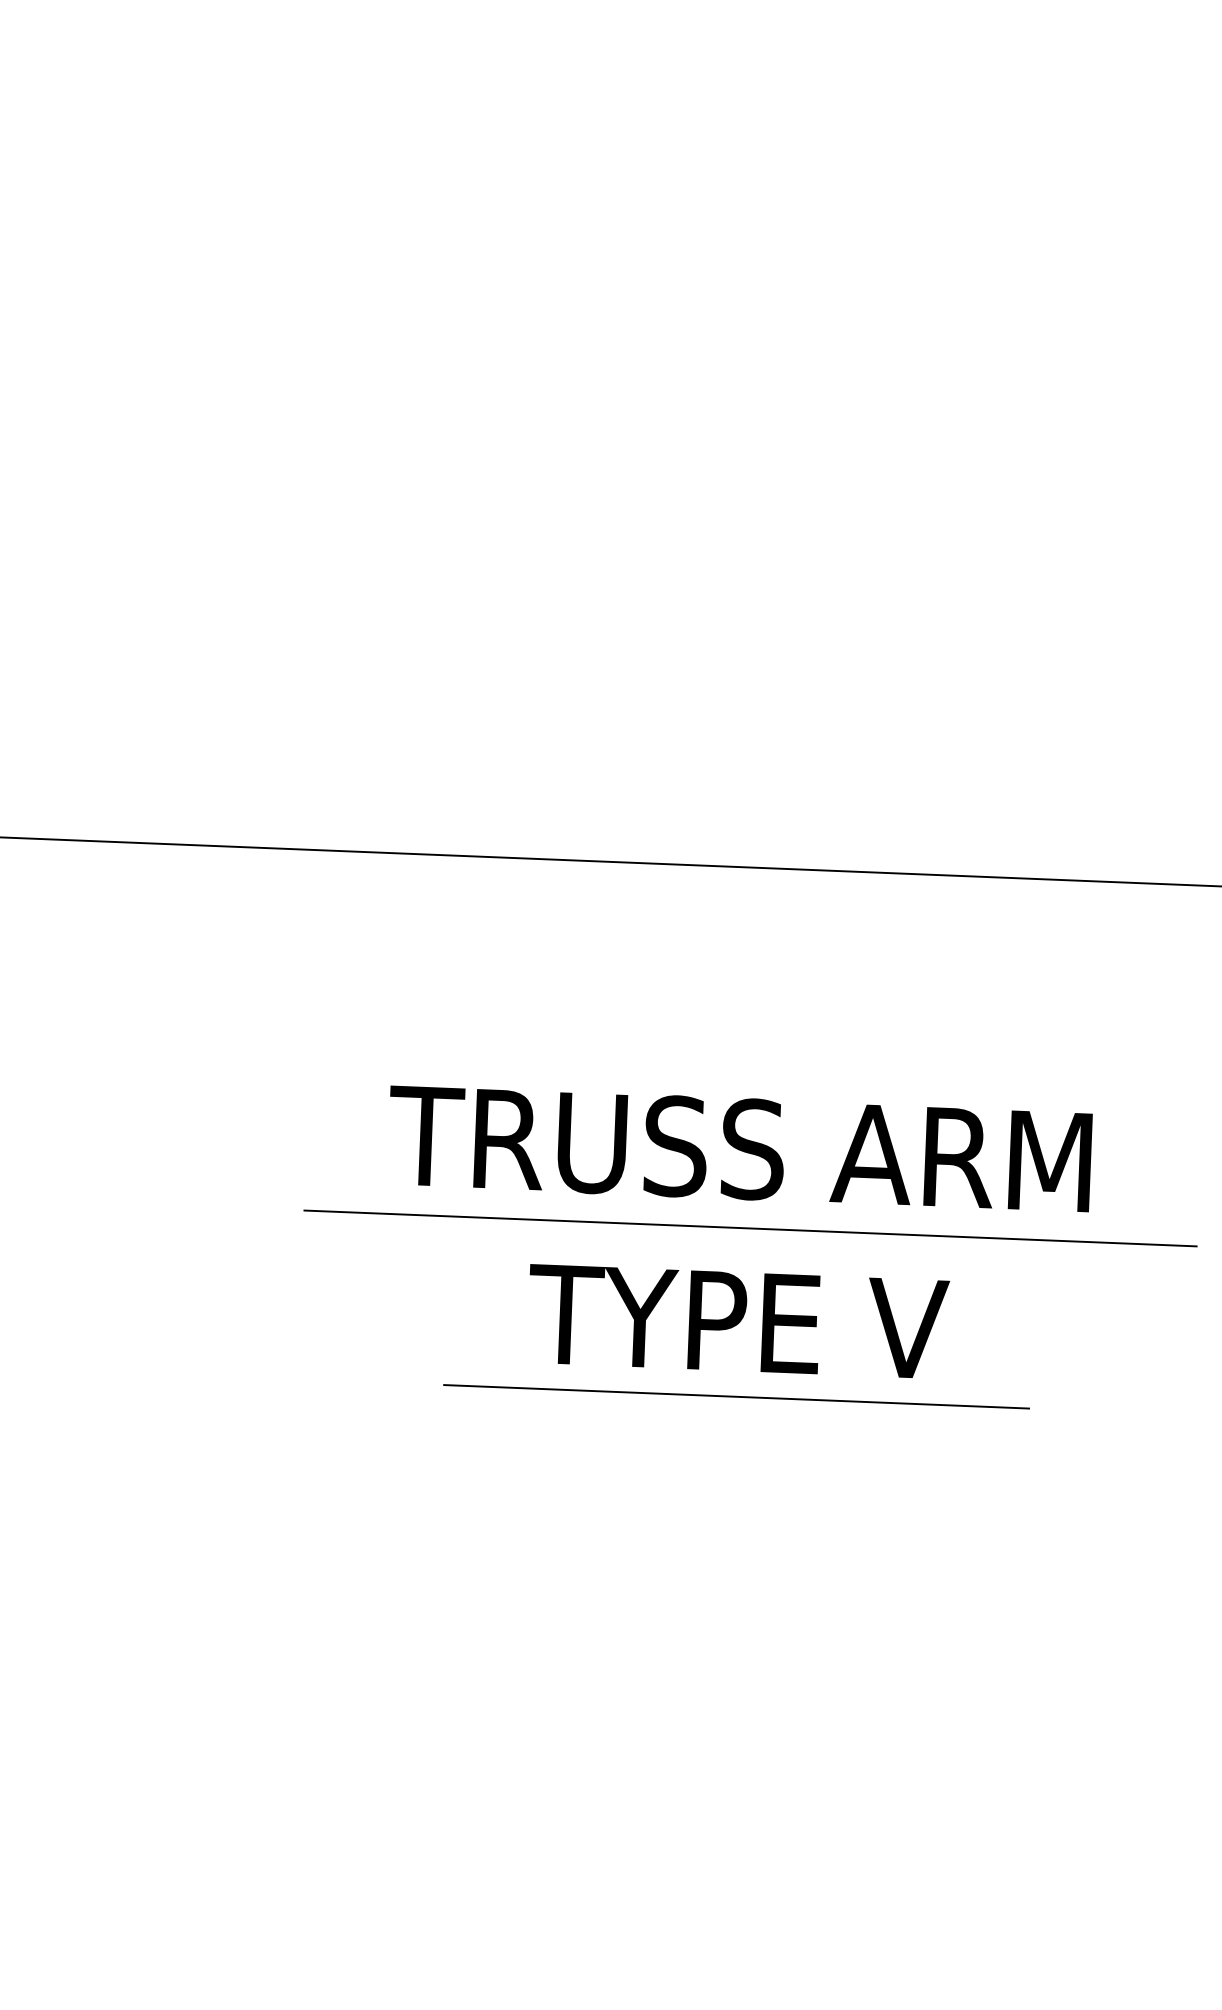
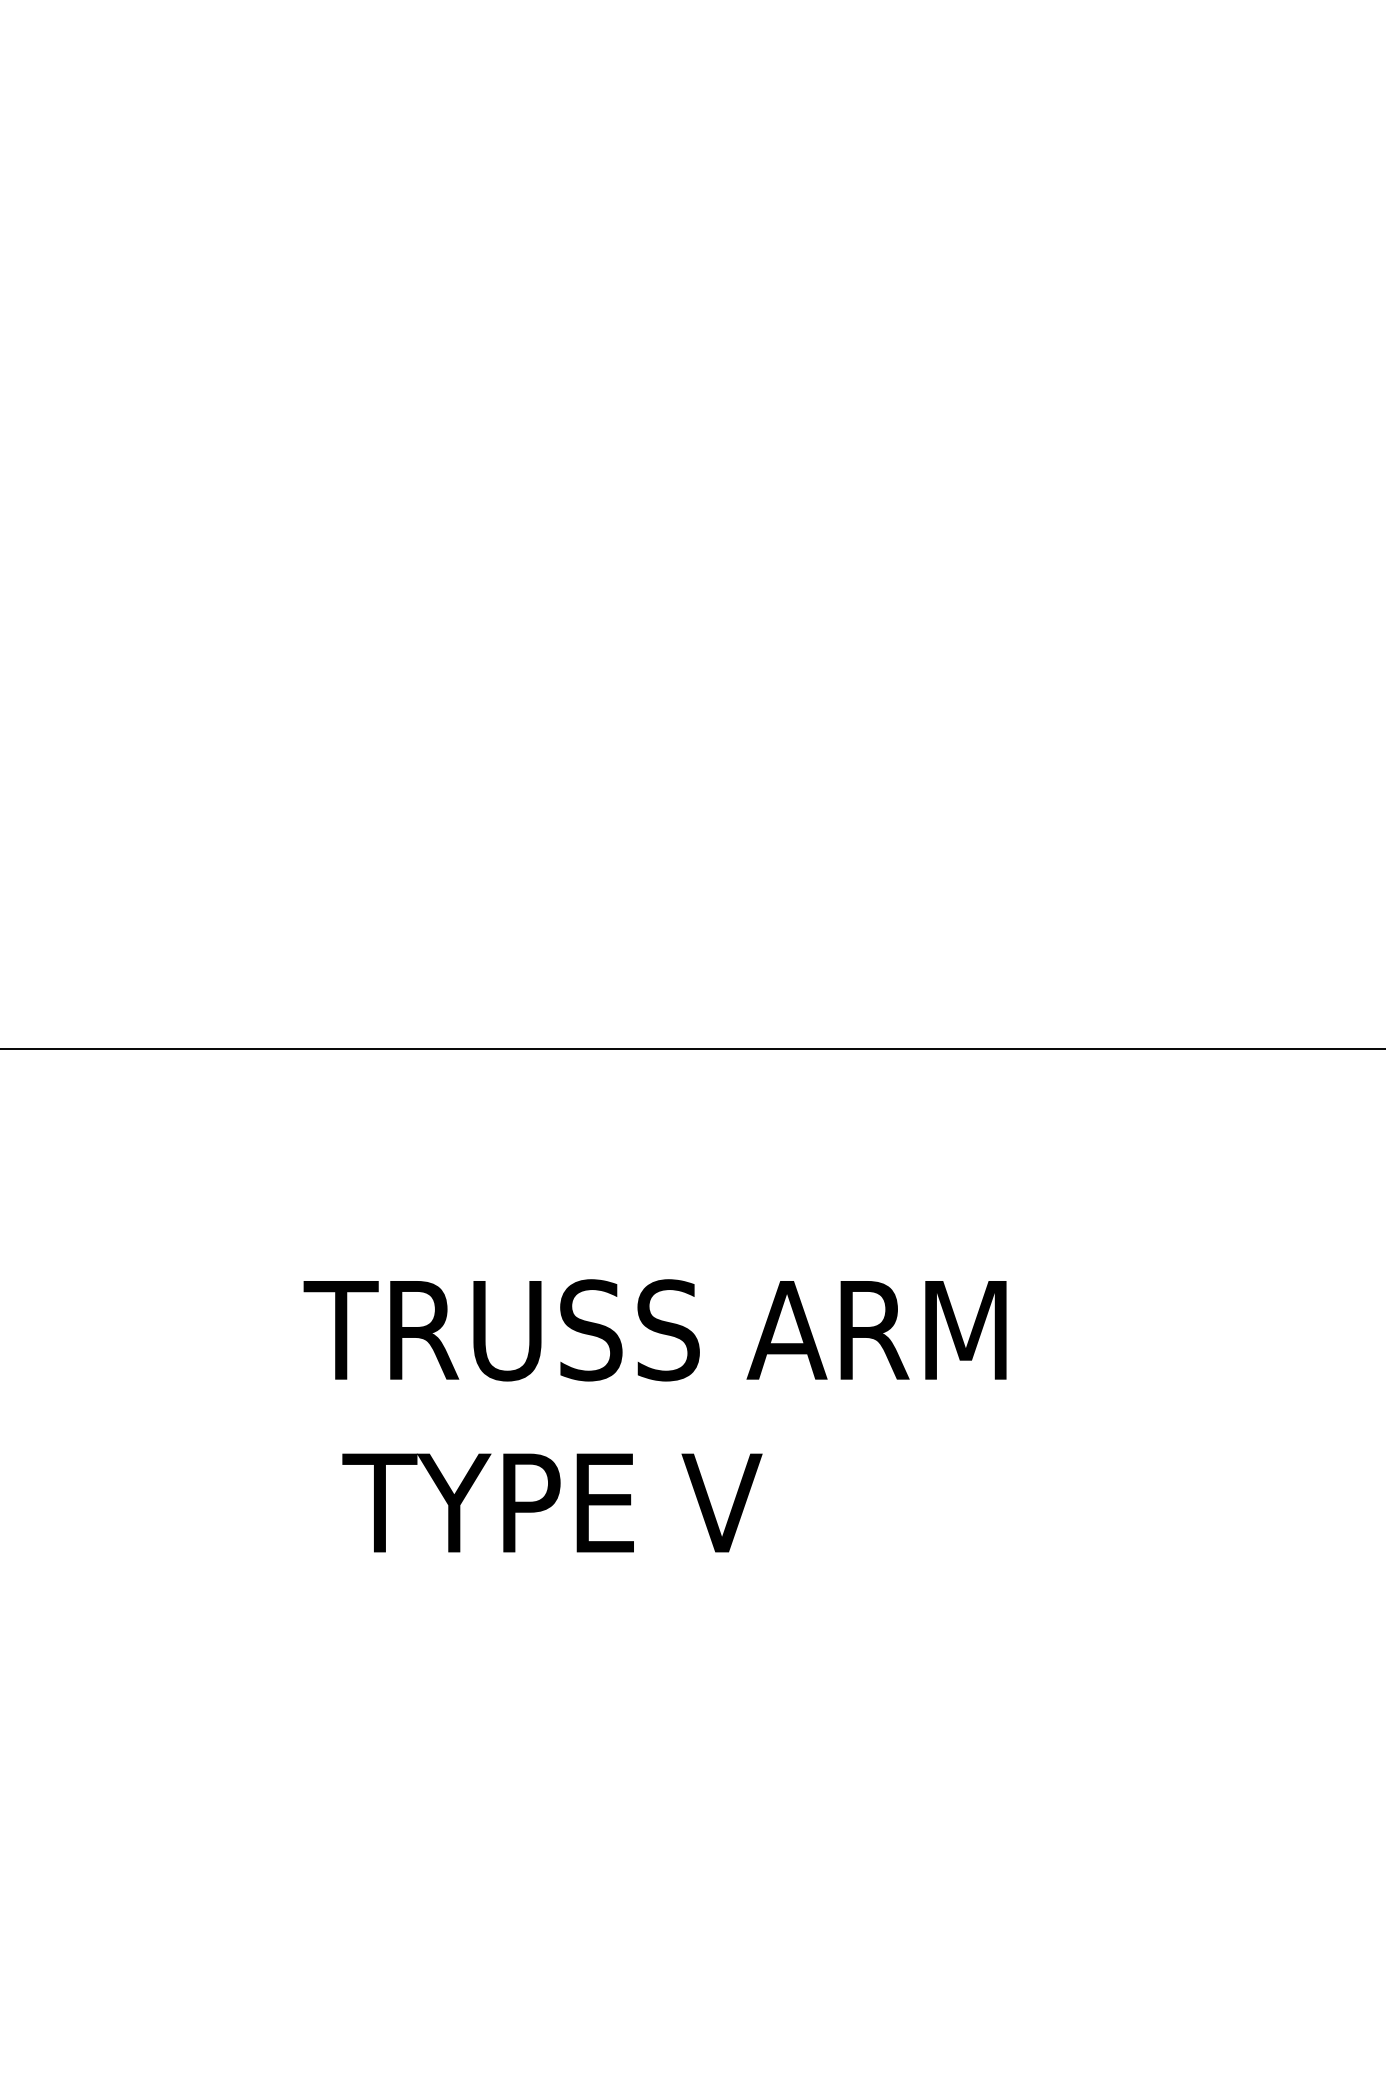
line: (749, 1228) -> (668, 1409), removed
text: (738, 1321) -> (552, 1502), moved
line: (736, 1397) -> (661, 1578), removed

